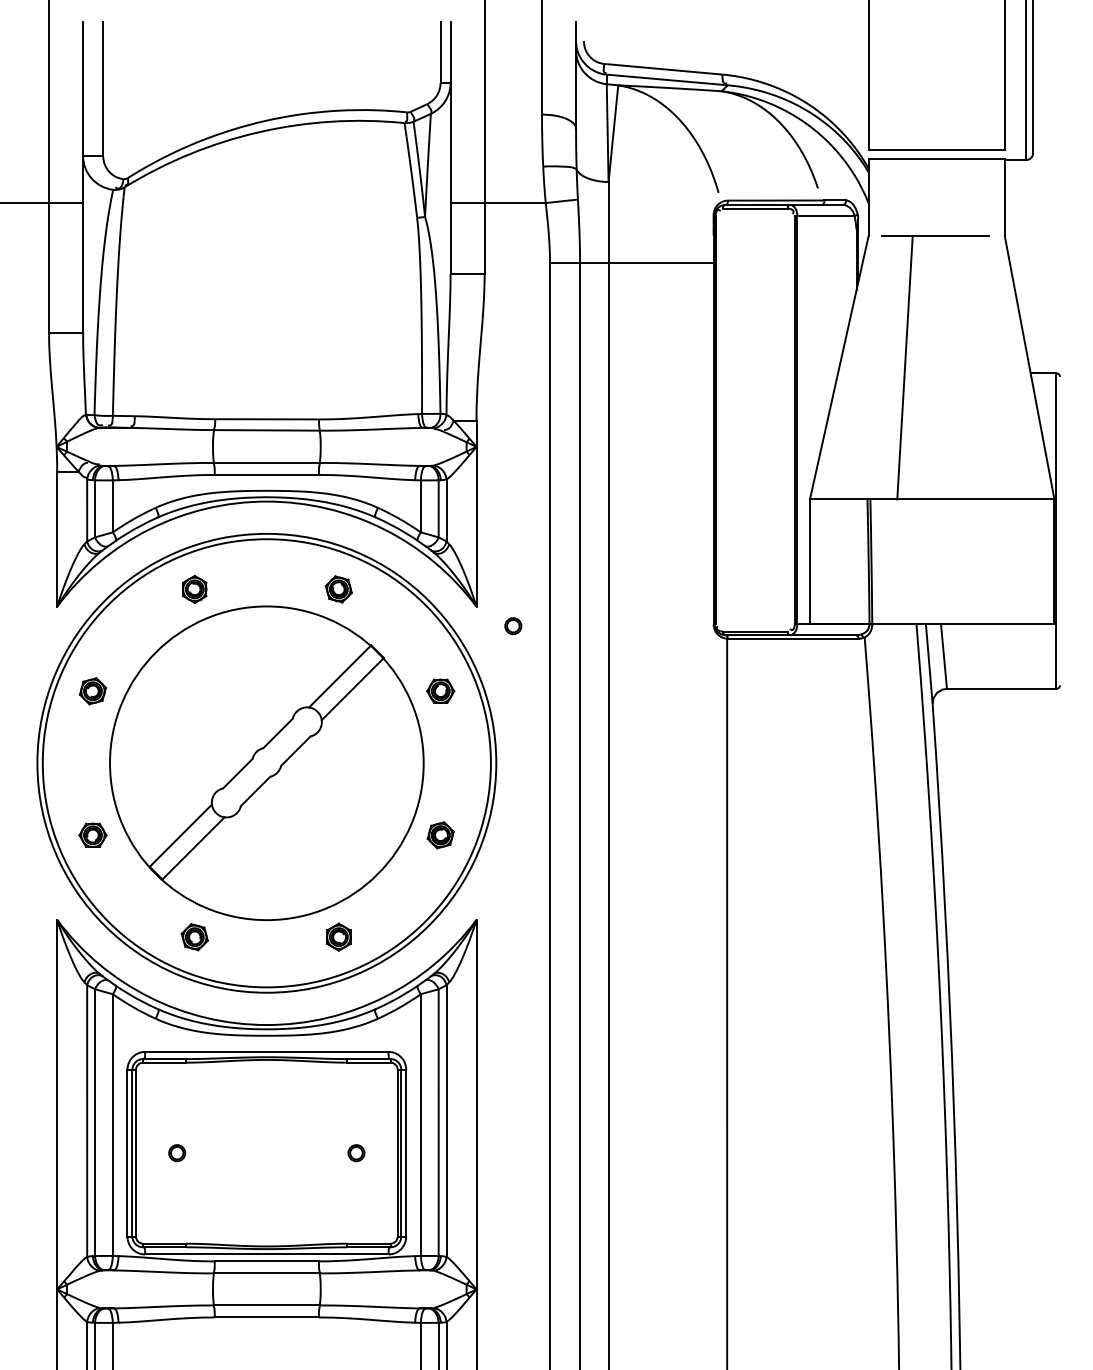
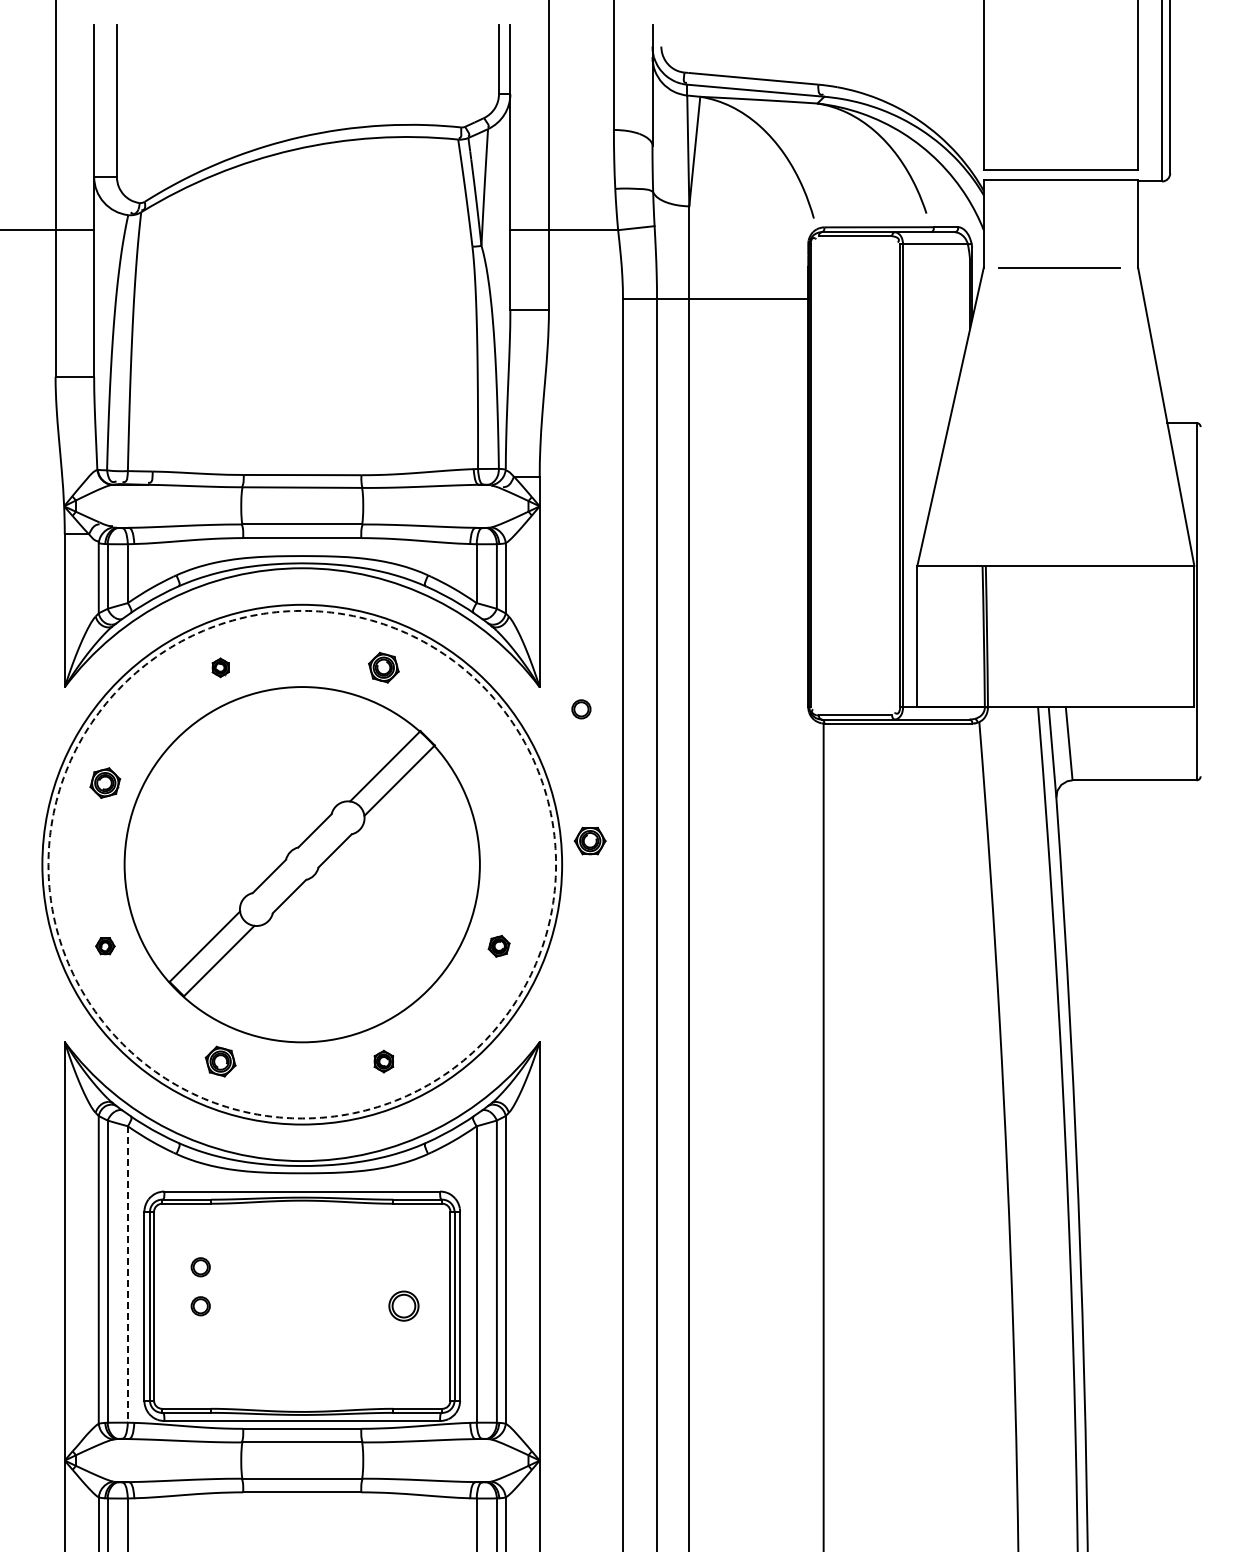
line: (904, 367) -> (1024, 416), removed
part: (194, 589) -> (220, 667), size x0.6
part: (440, 690) -> (589, 840), moved
circle: (267, 763) -> (302, 864), solid -> dashed
part: (93, 835) -> (105, 946), size x0.6
part: (440, 835) -> (498, 946), size x0.7
part: (338, 937) -> (383, 1061), size x0.7
part: (177, 1118) -> (200, 1267), added
line: (112, 1125) -> (127, 1274), solid -> dashed
part: (356, 1153) -> (403, 1306), size x1.6

